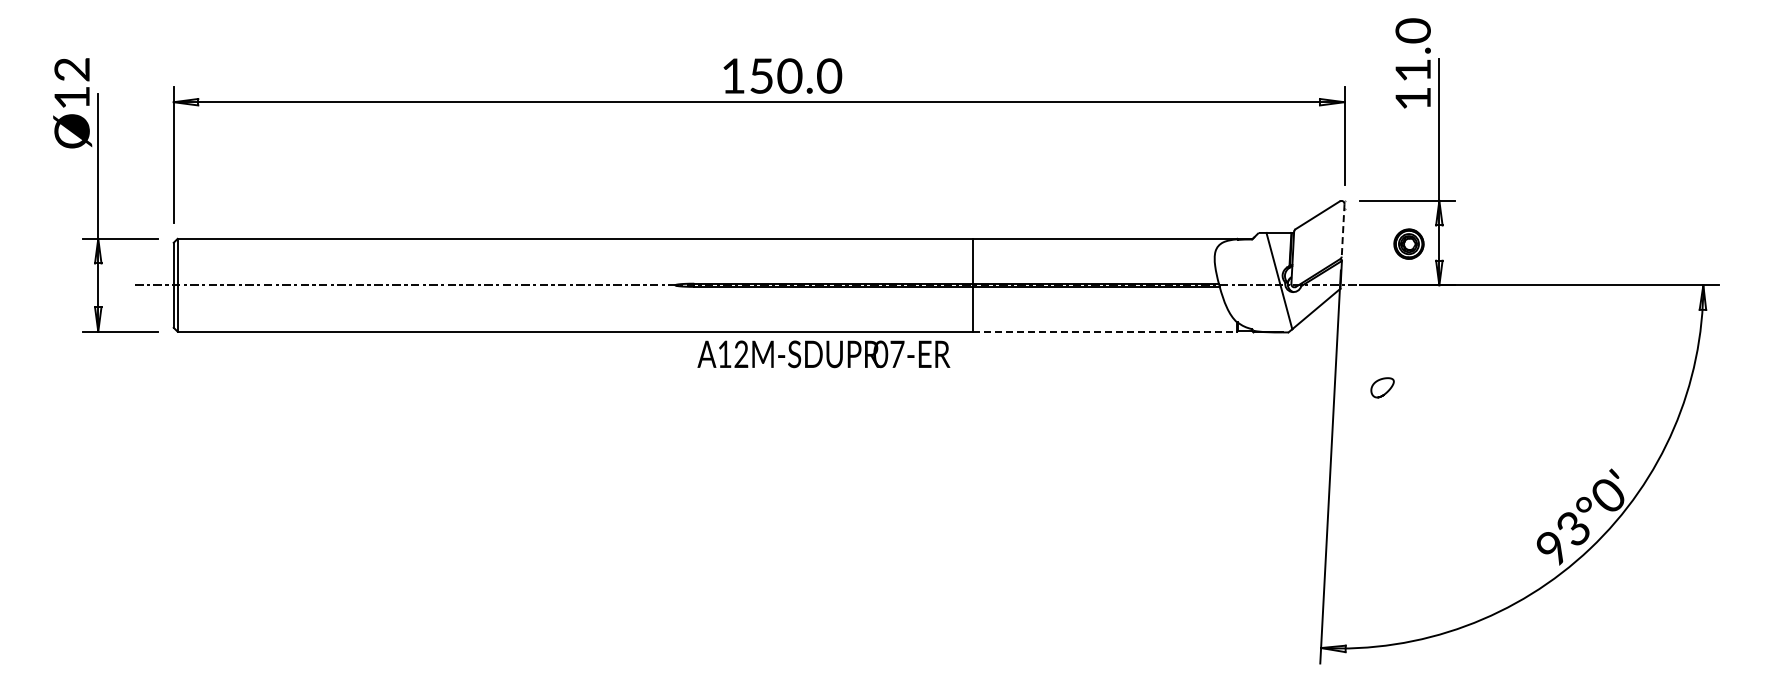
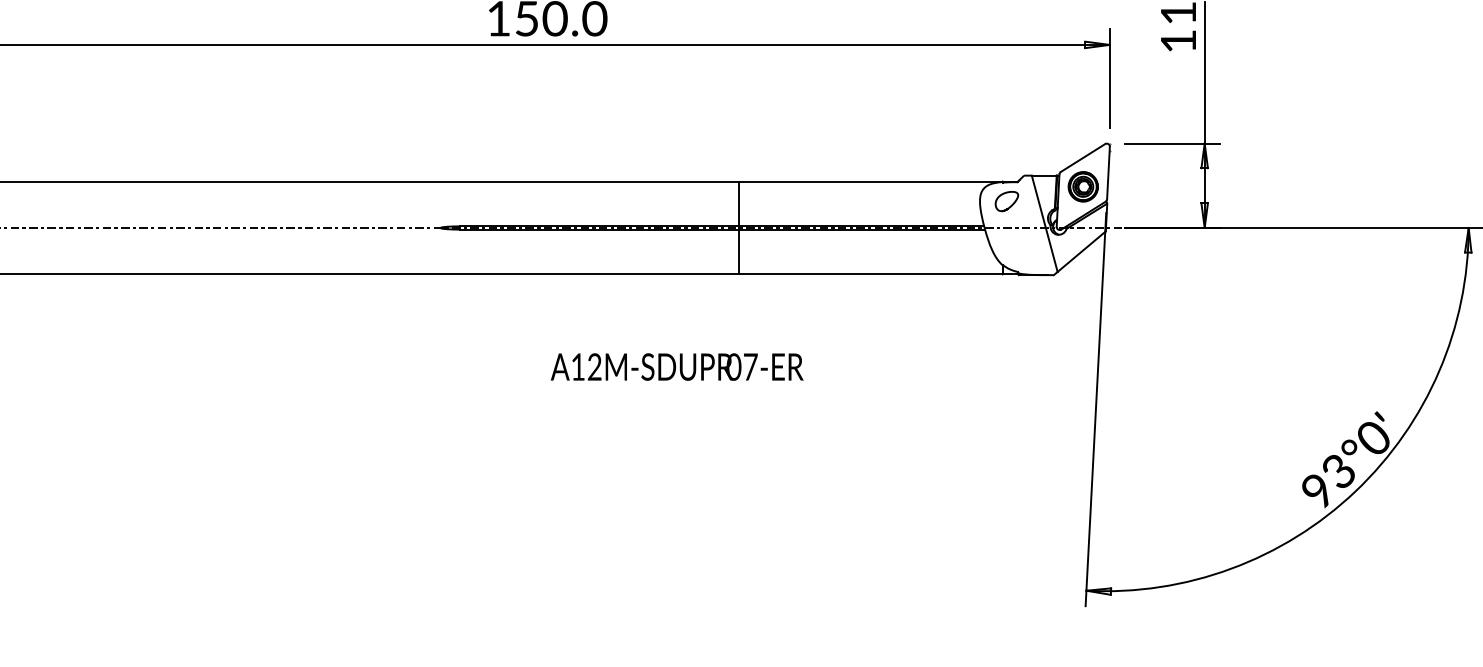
line: (1343, 230) -> (1108, 173), dashed -> solid
part: (1408, 243) -> (1082, 186), moved
line: (1105, 331) -> (870, 274), dashed -> solid
text: (823, 354) -> (676, 367), moved
curve: (1386, 391) -> (1010, 205), moved

